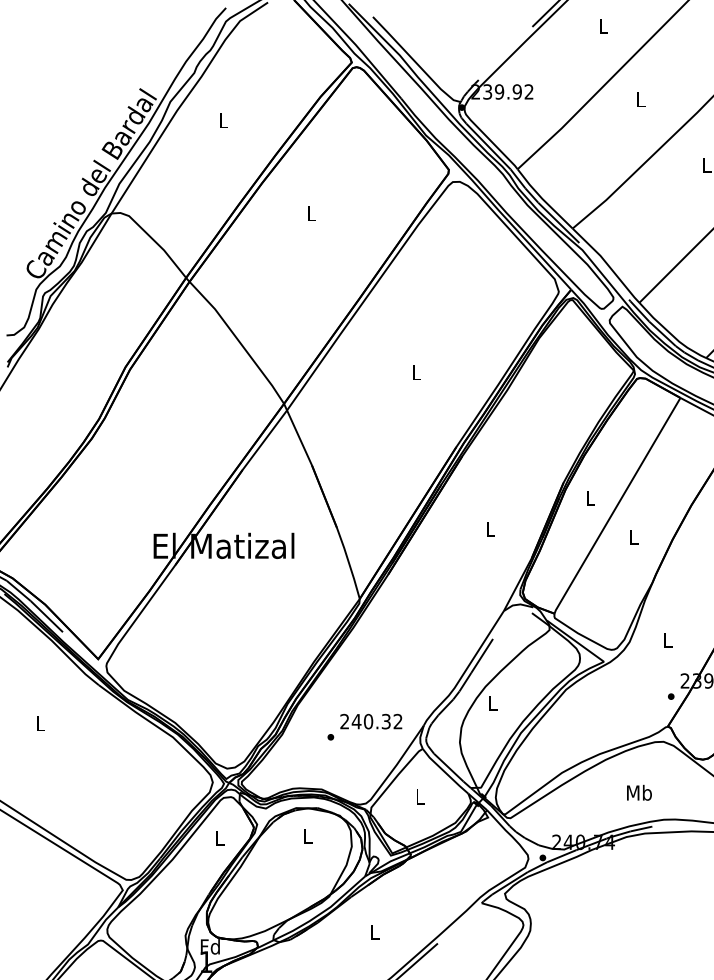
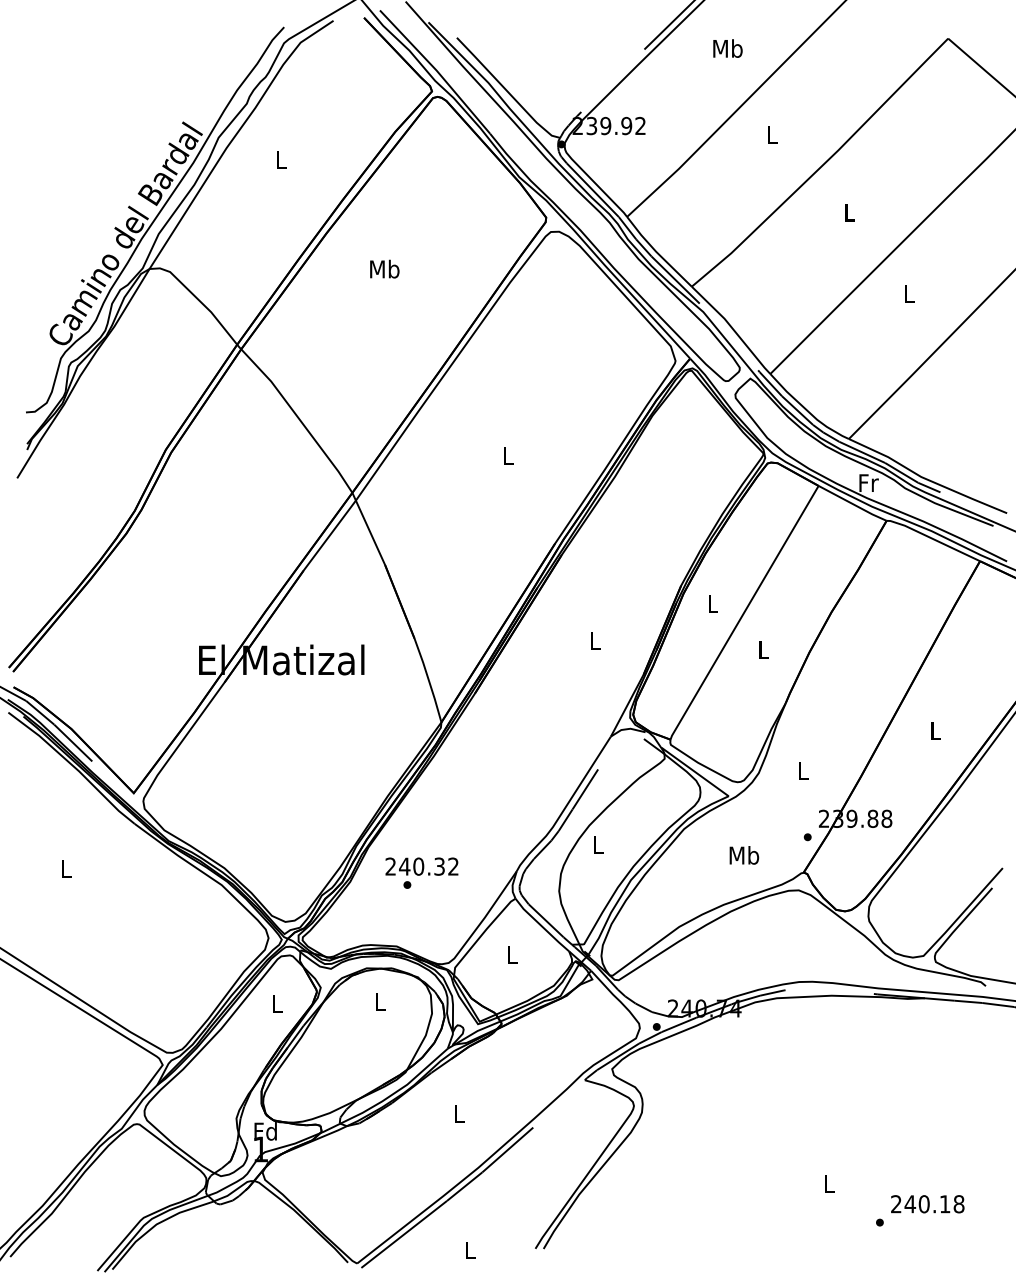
text: (602, 26) -> (727, 48), L -> Mb
text: (311, 213) -> (384, 268), L -> Mb
text: (370, 721) -> (421, 866), moved
text: (639, 792) -> (744, 855), moved

